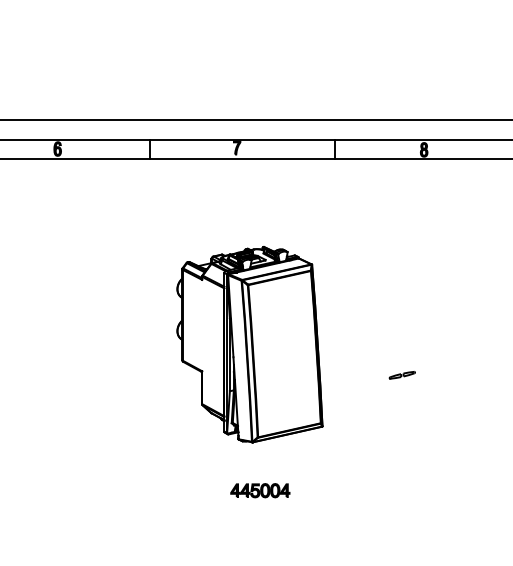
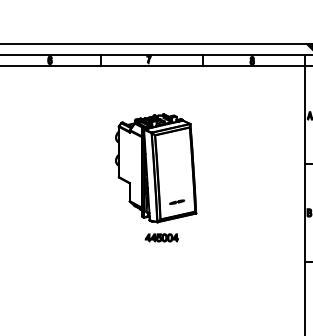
part: (402, 374) -> (177, 201), moved
part: (259, 490) -> (161, 237), moved

